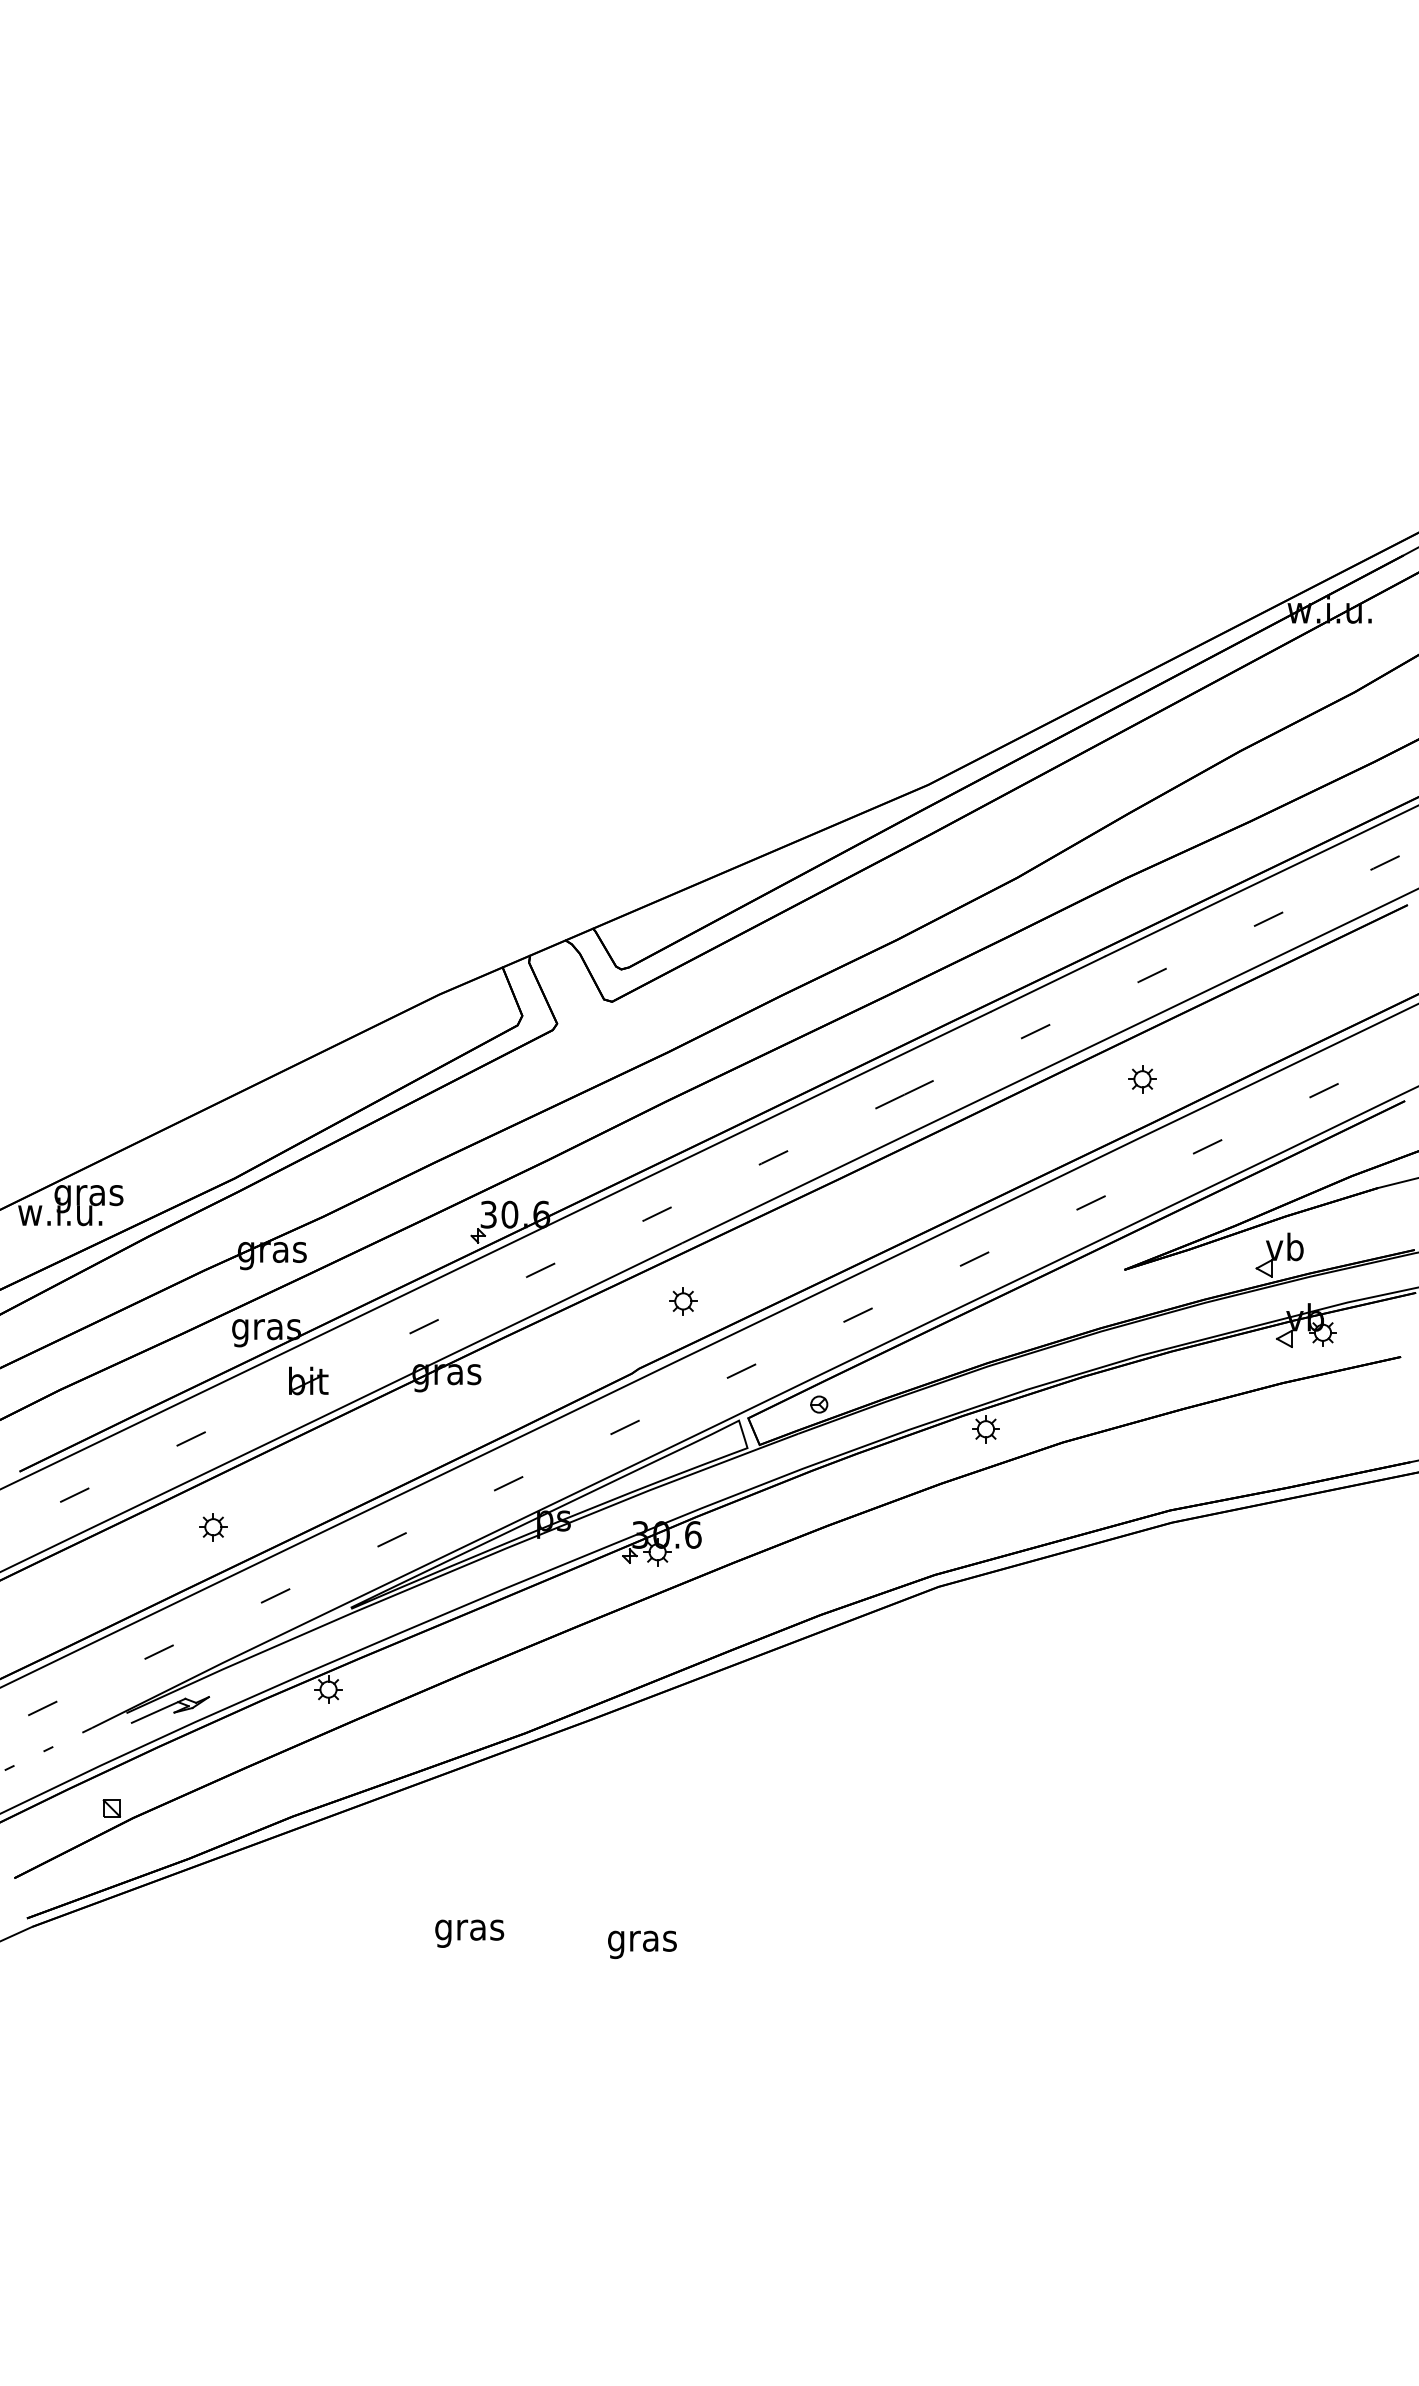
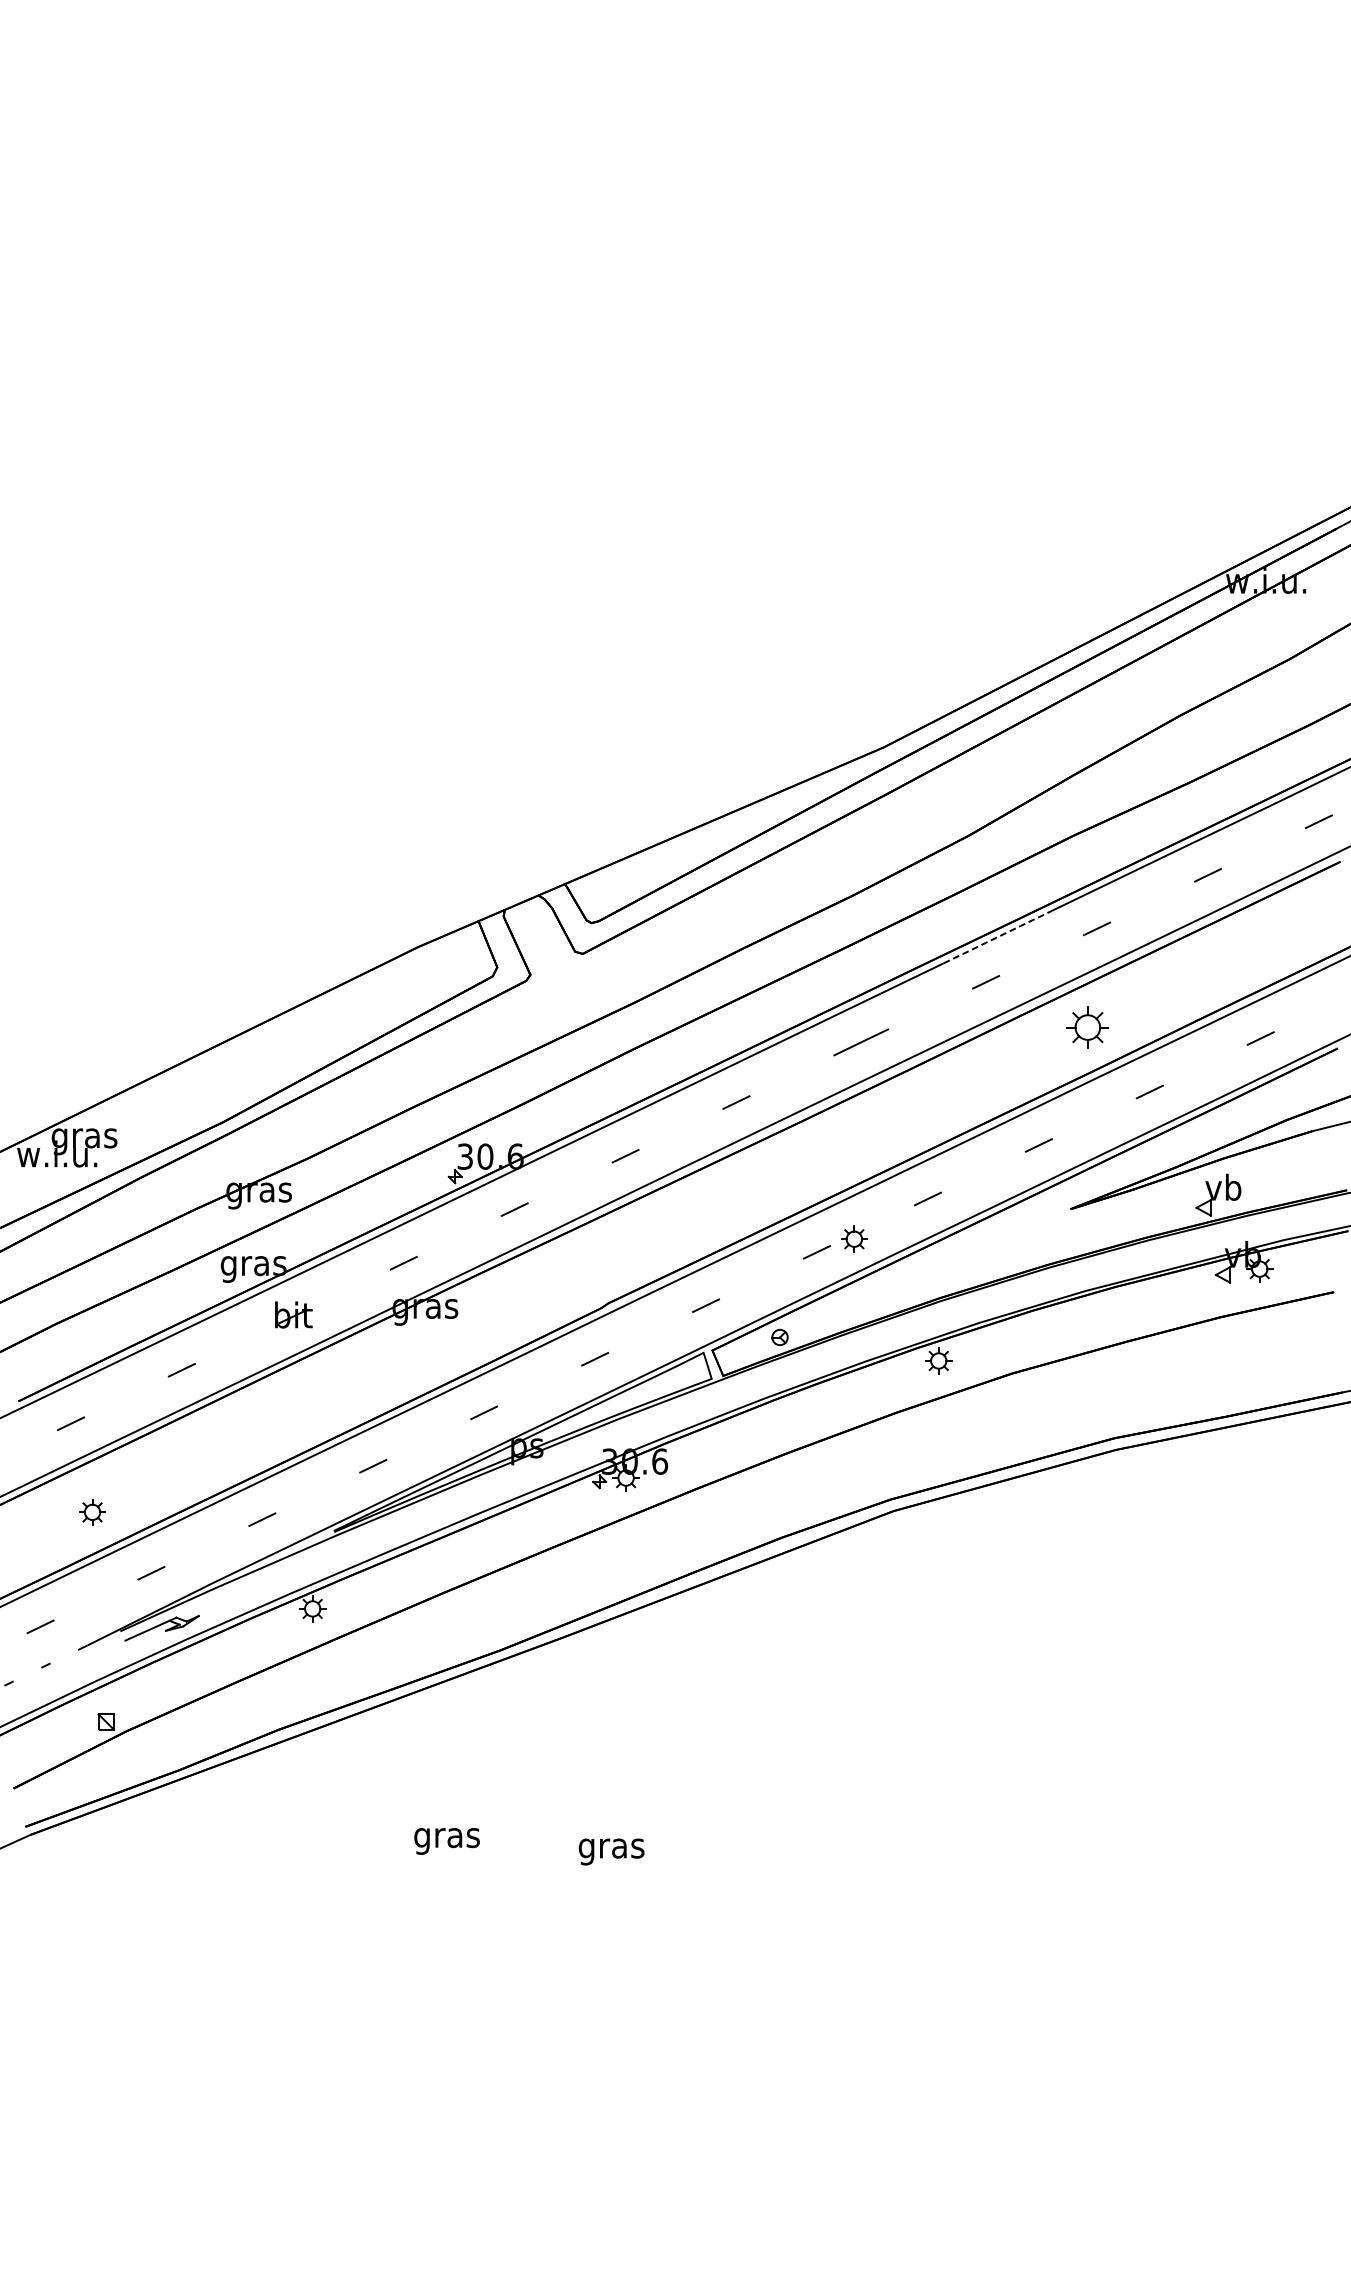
line: (1048, 983) -> (998, 936), solid -> dashed
part: (1142, 1079) -> (1087, 1027), size x1.6
part: (683, 1301) -> (854, 1239), moved
part: (213, 1527) -> (92, 1512), moved

